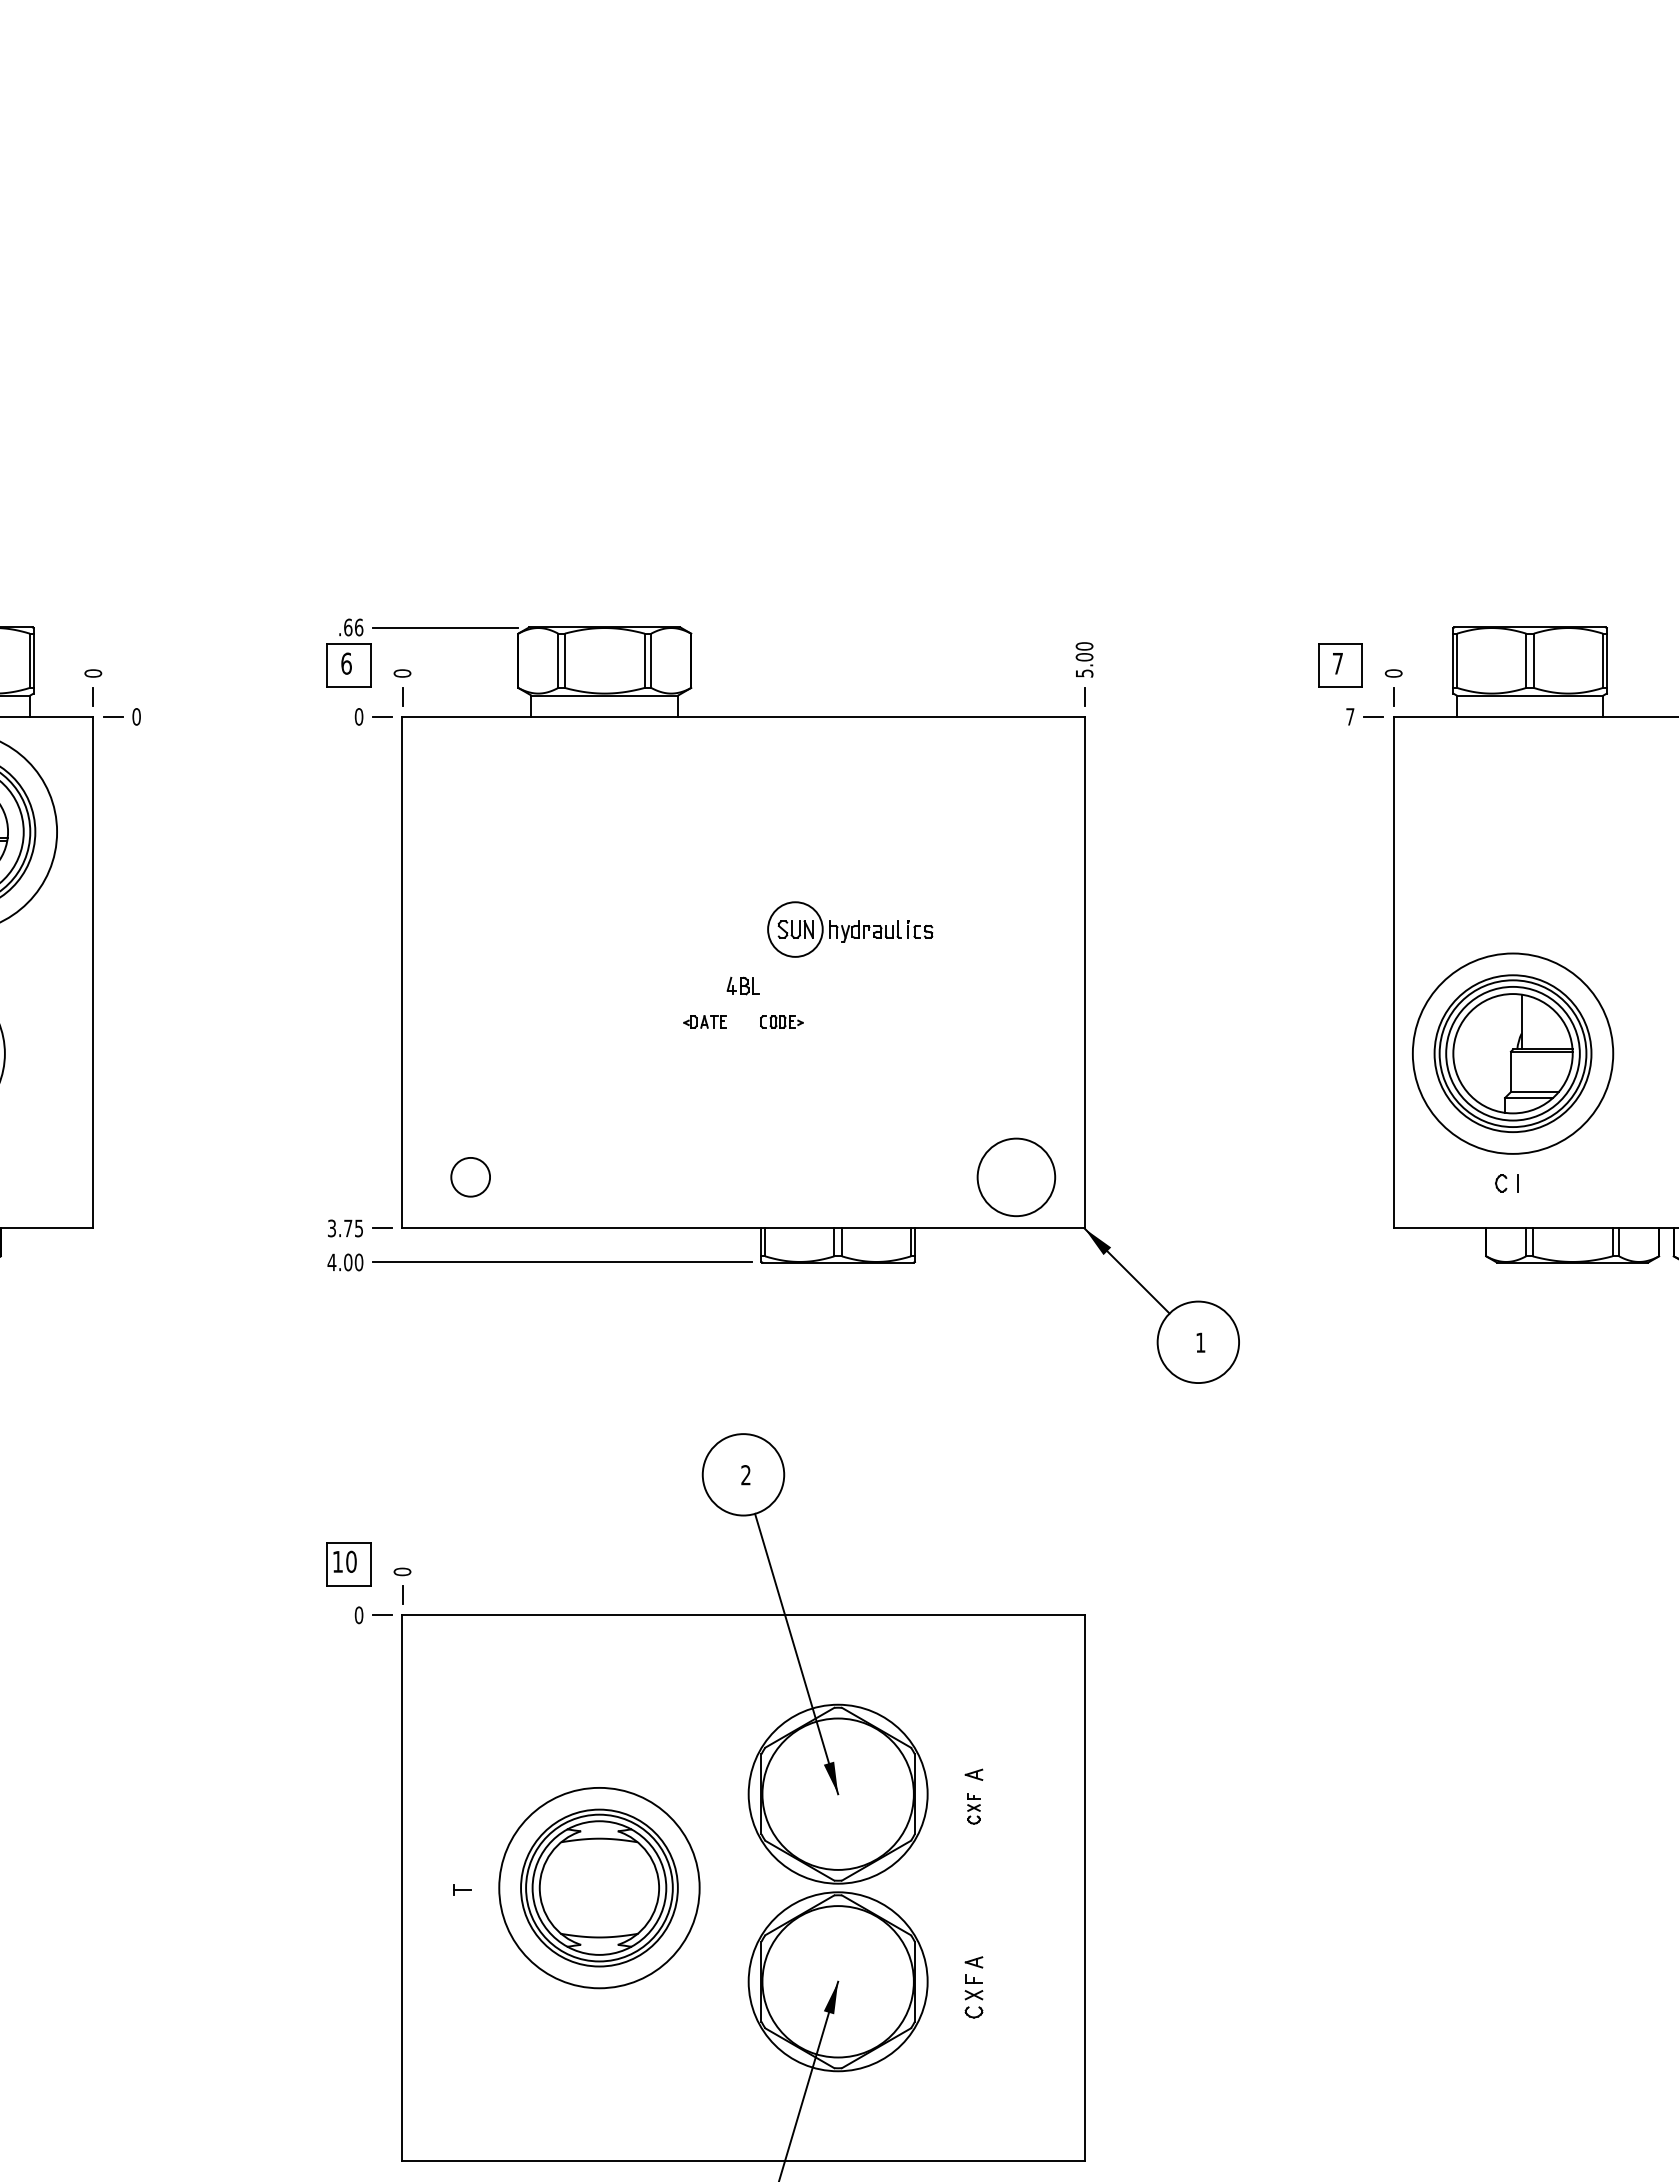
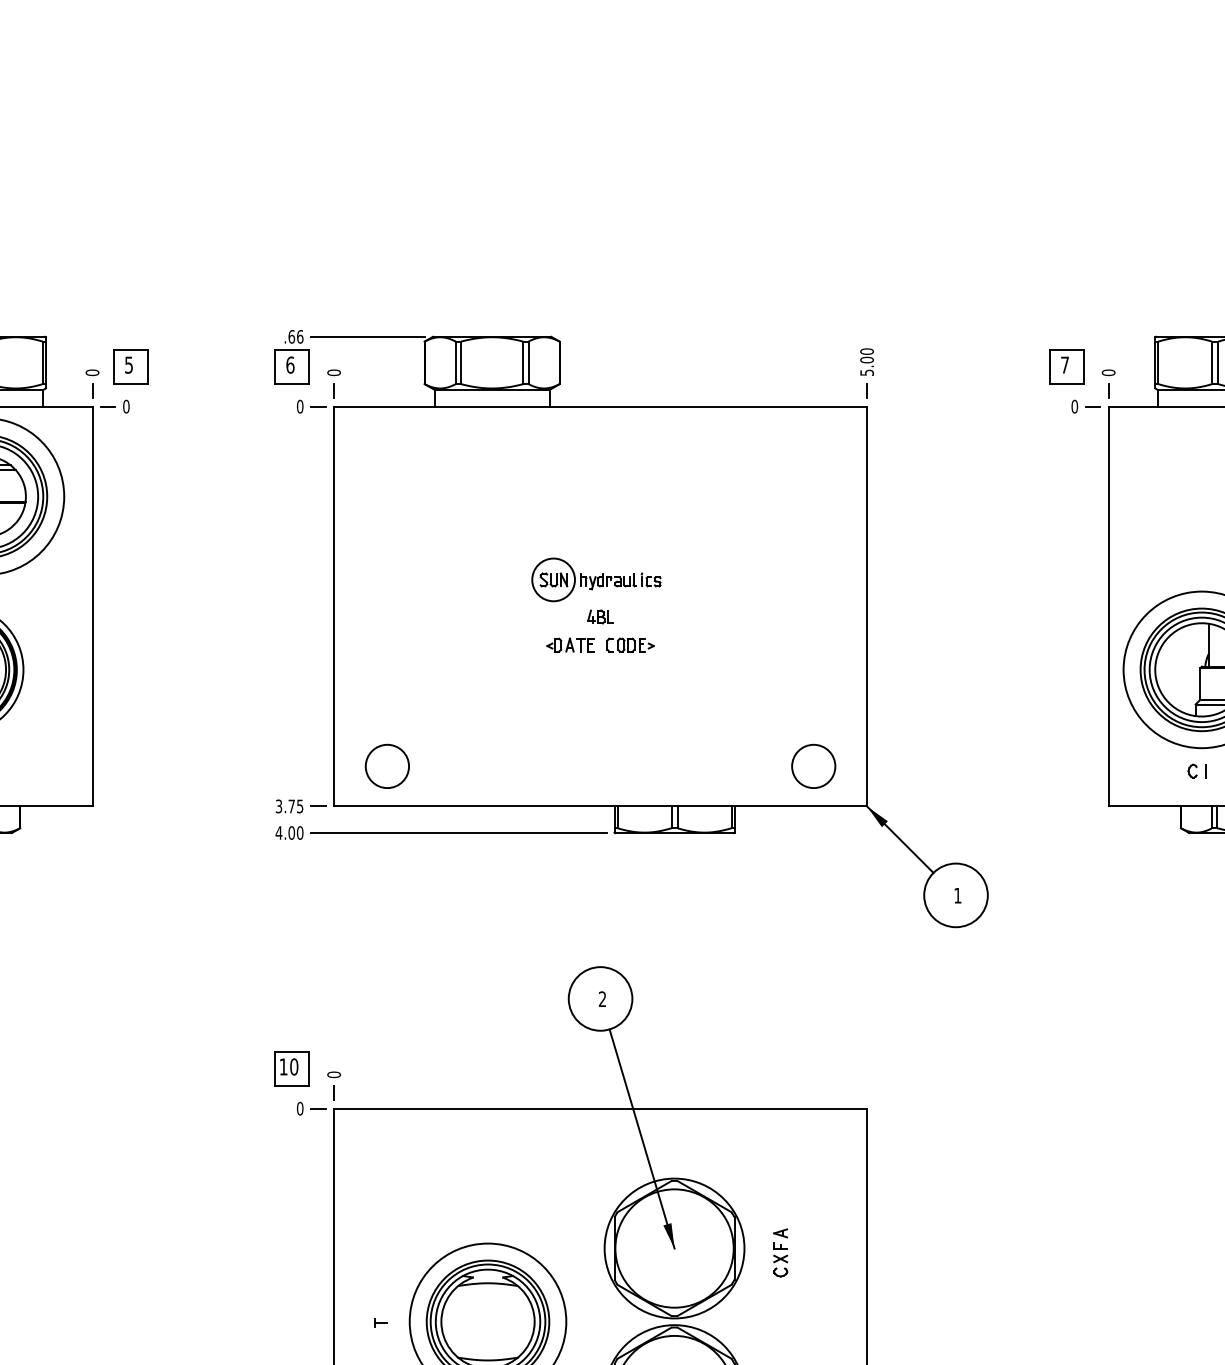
part: (142, 665) -> (130, 366), added
text: (1350, 716) -> (1074, 406), 7 -> 0
part: (850, 929) -> (596, 579), moved
part: (704, 1021) -> (570, 644), size x1.43
part: (781, 1021) -> (630, 644), size x1.43
circle: (470, 1176) -> (387, 765), size x1.43
circle: (1015, 1176) -> (813, 765), size x0.71
part: (973, 1808) -> (780, 1259), size x1.43

